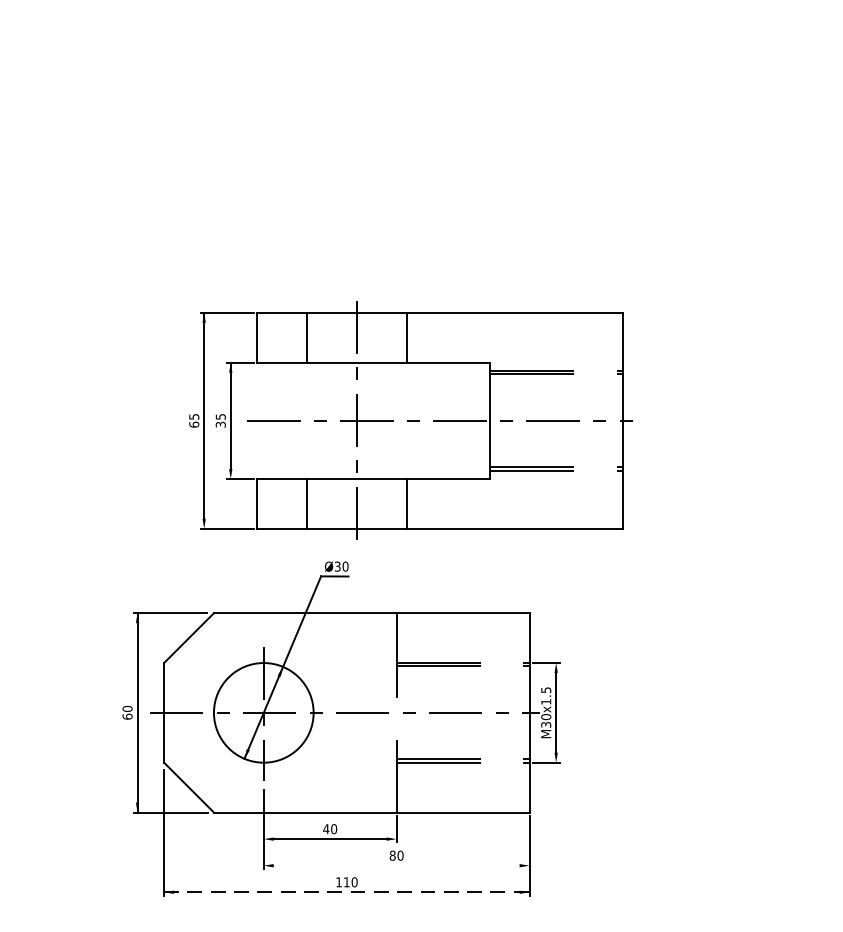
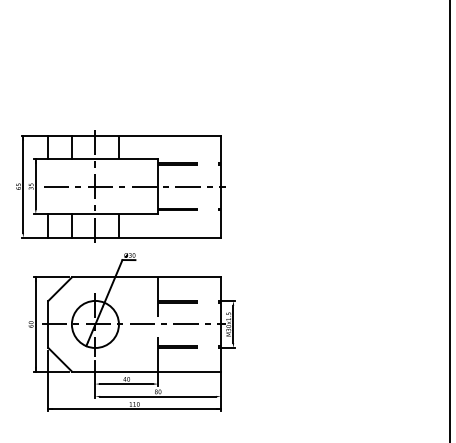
part: (410, 420) -> (120, 186), moved
line: (397, 865) -> (158, 396), added
line: (348, 893) -> (135, 409), dashed -> solid

